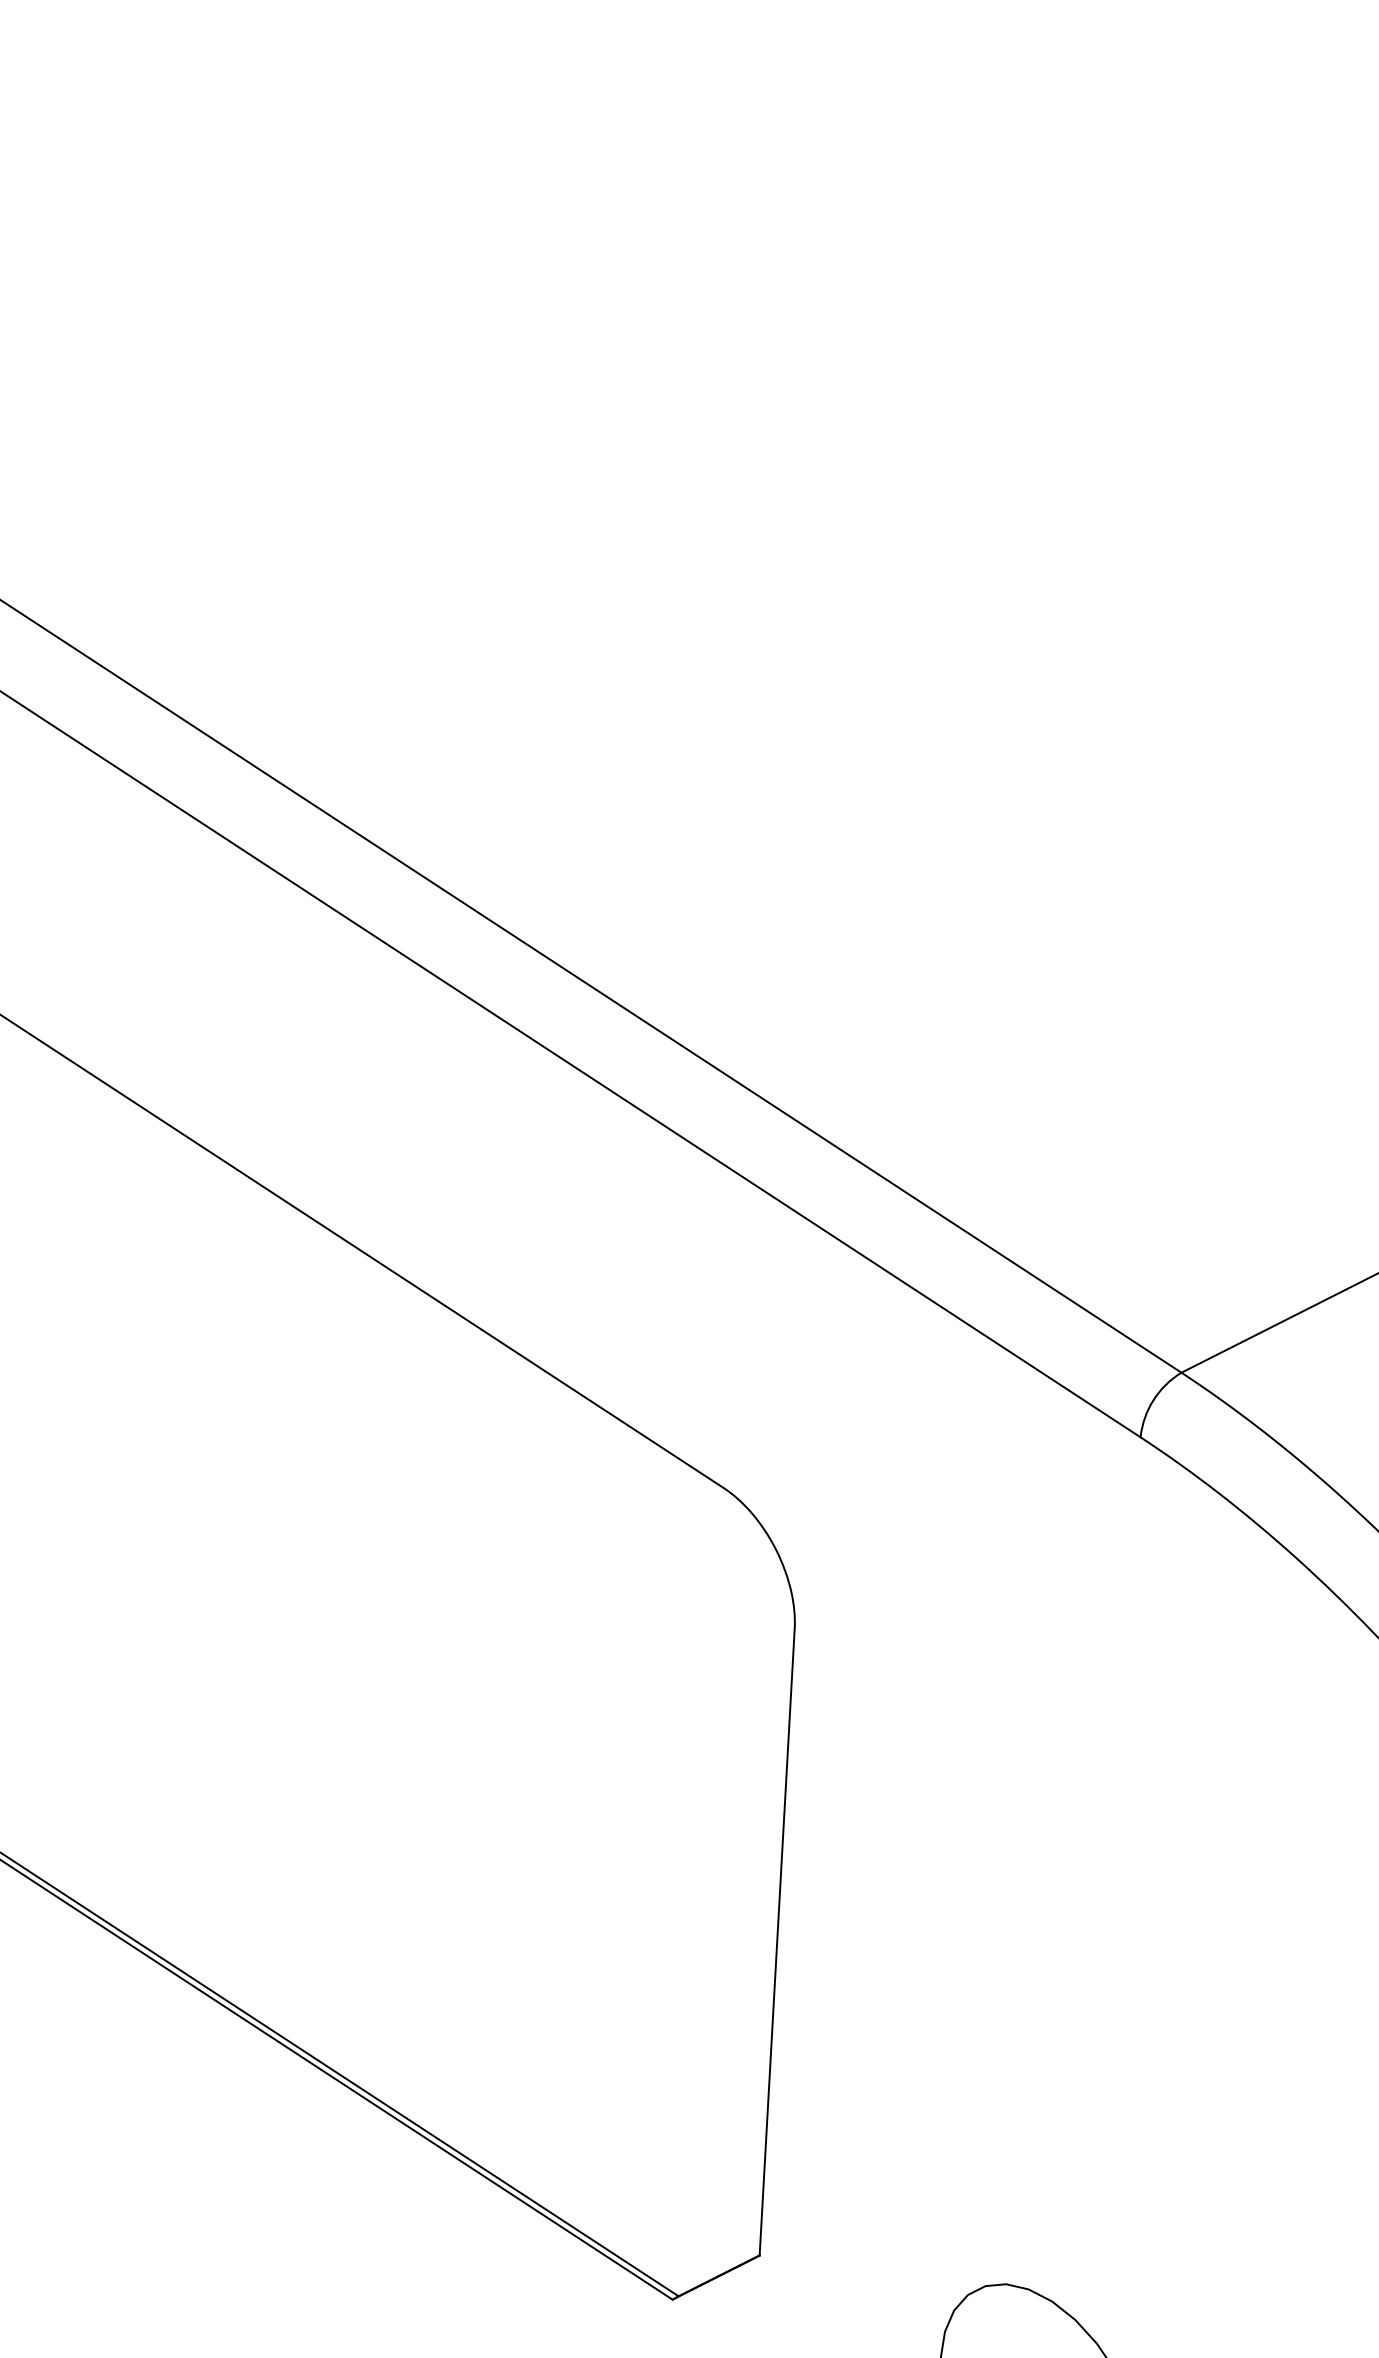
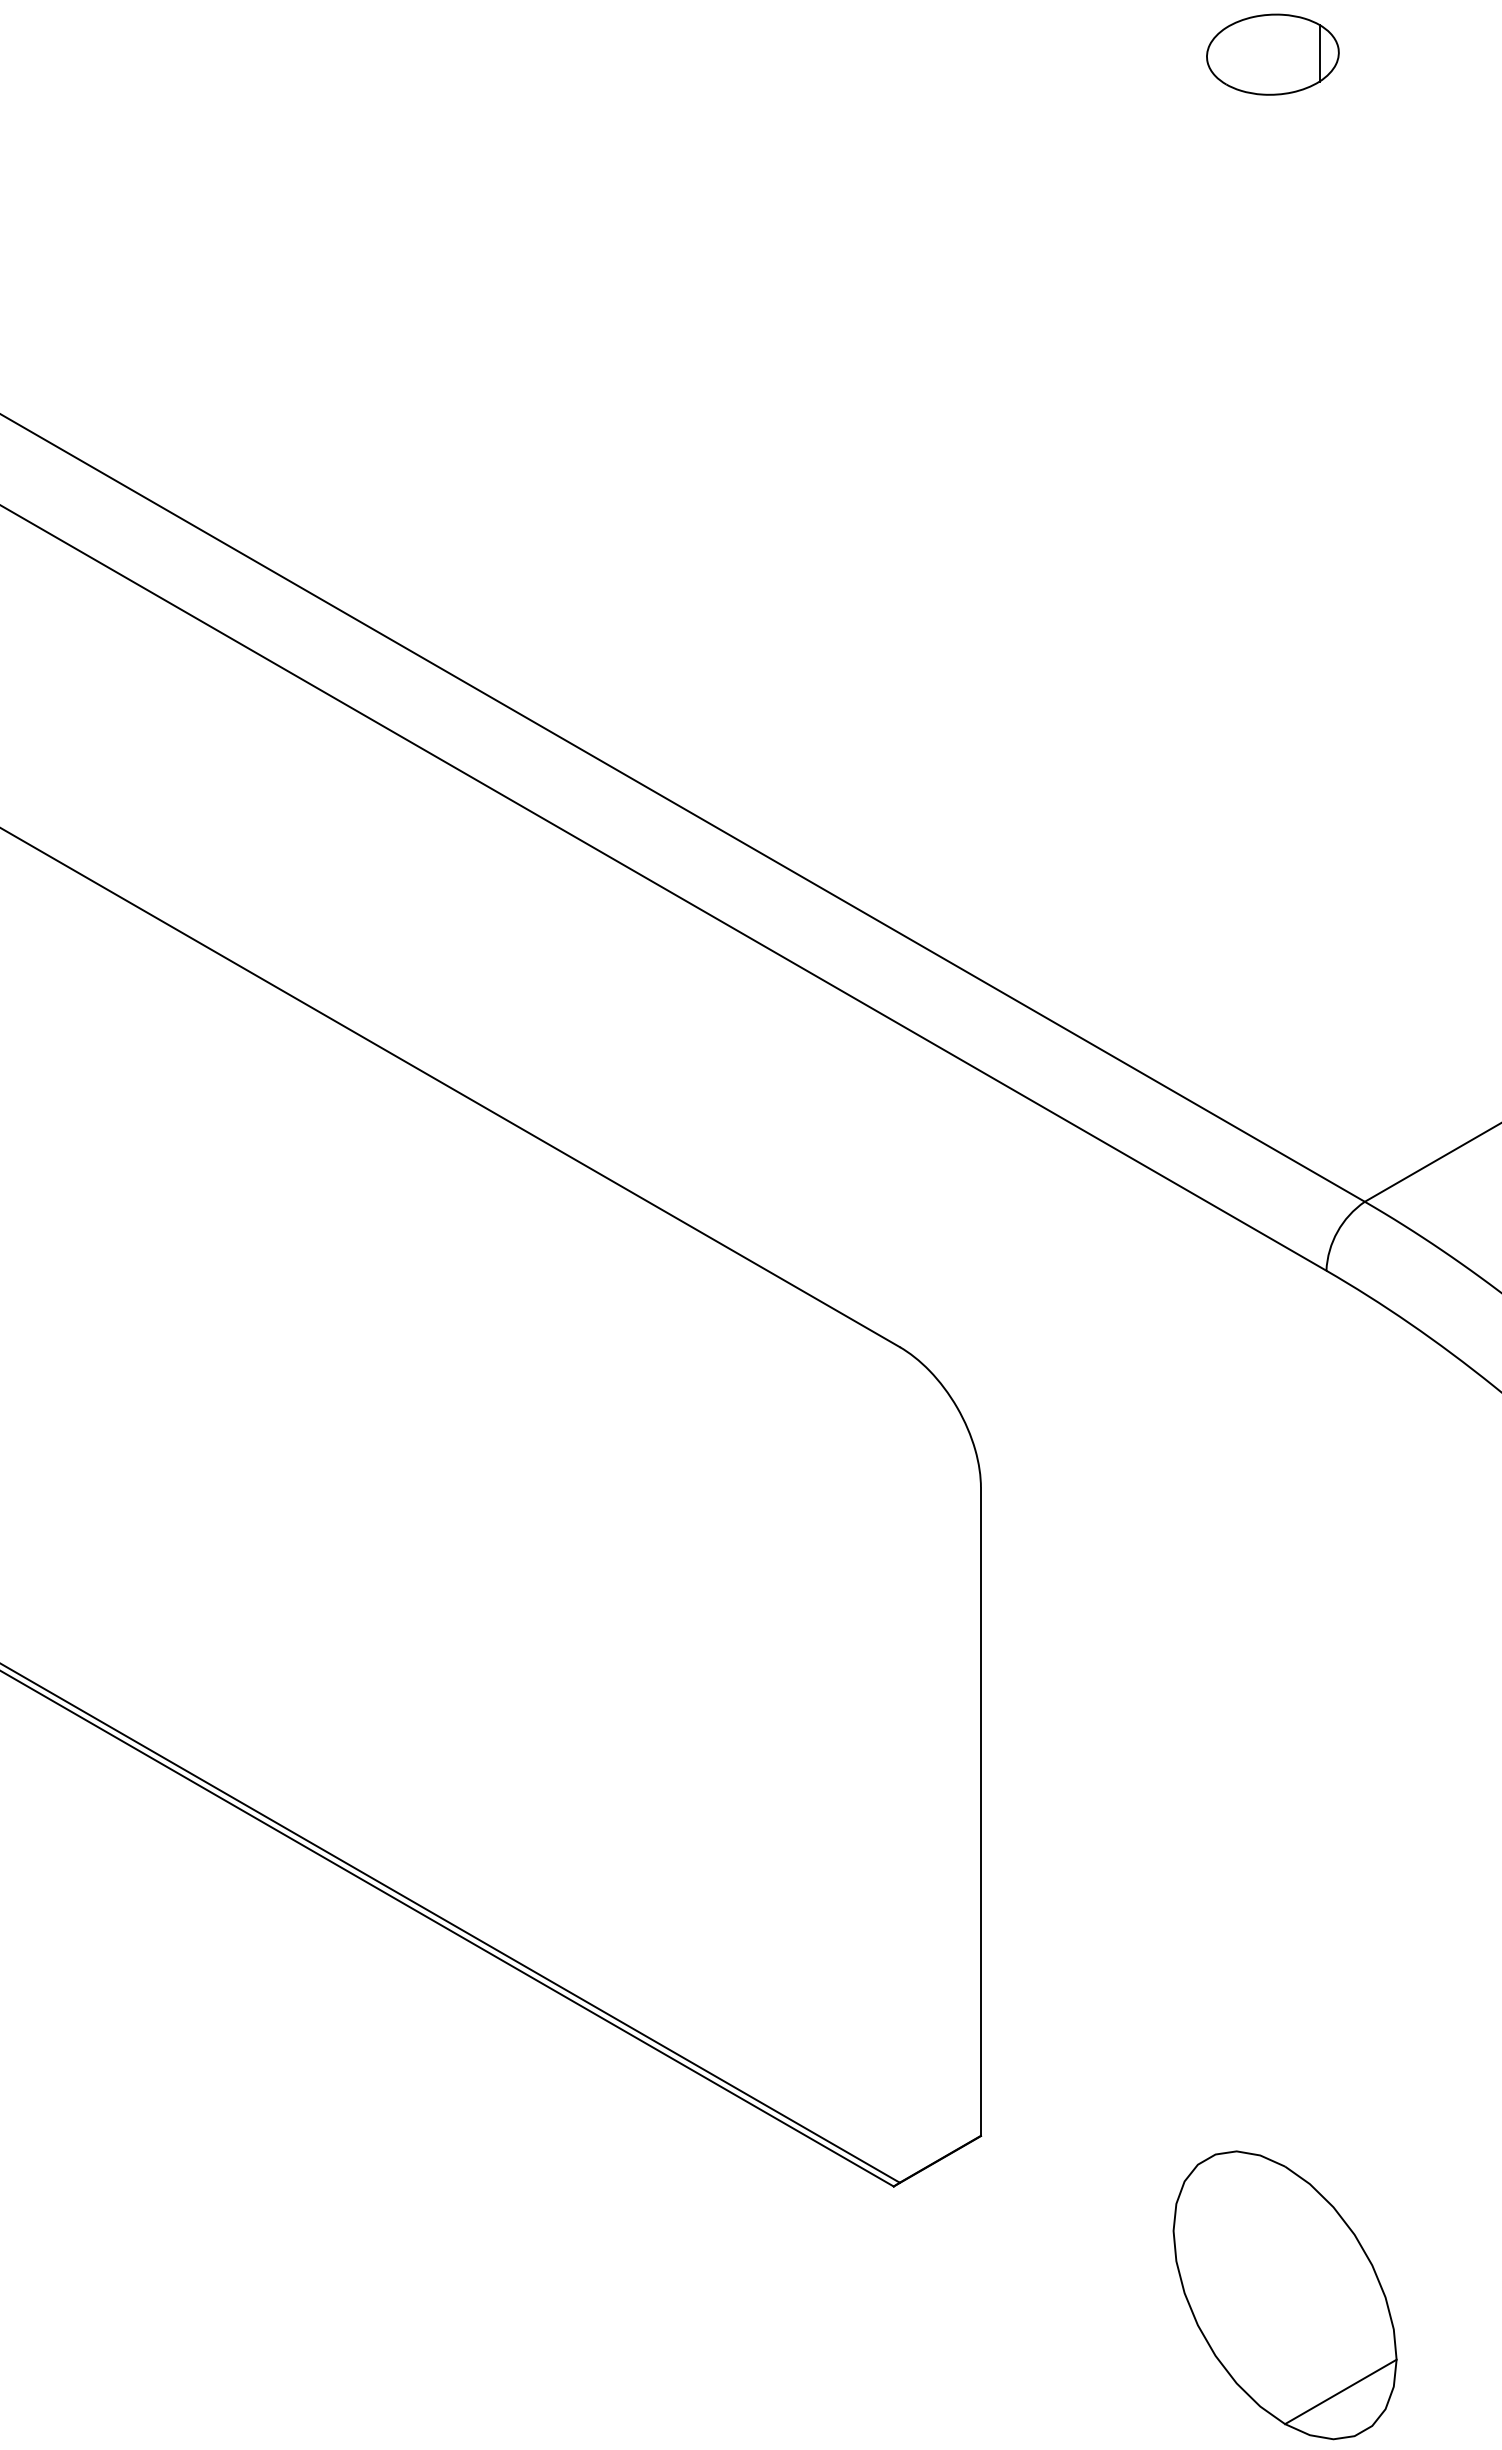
part: (1154, 258) -> (1272, 54), added

